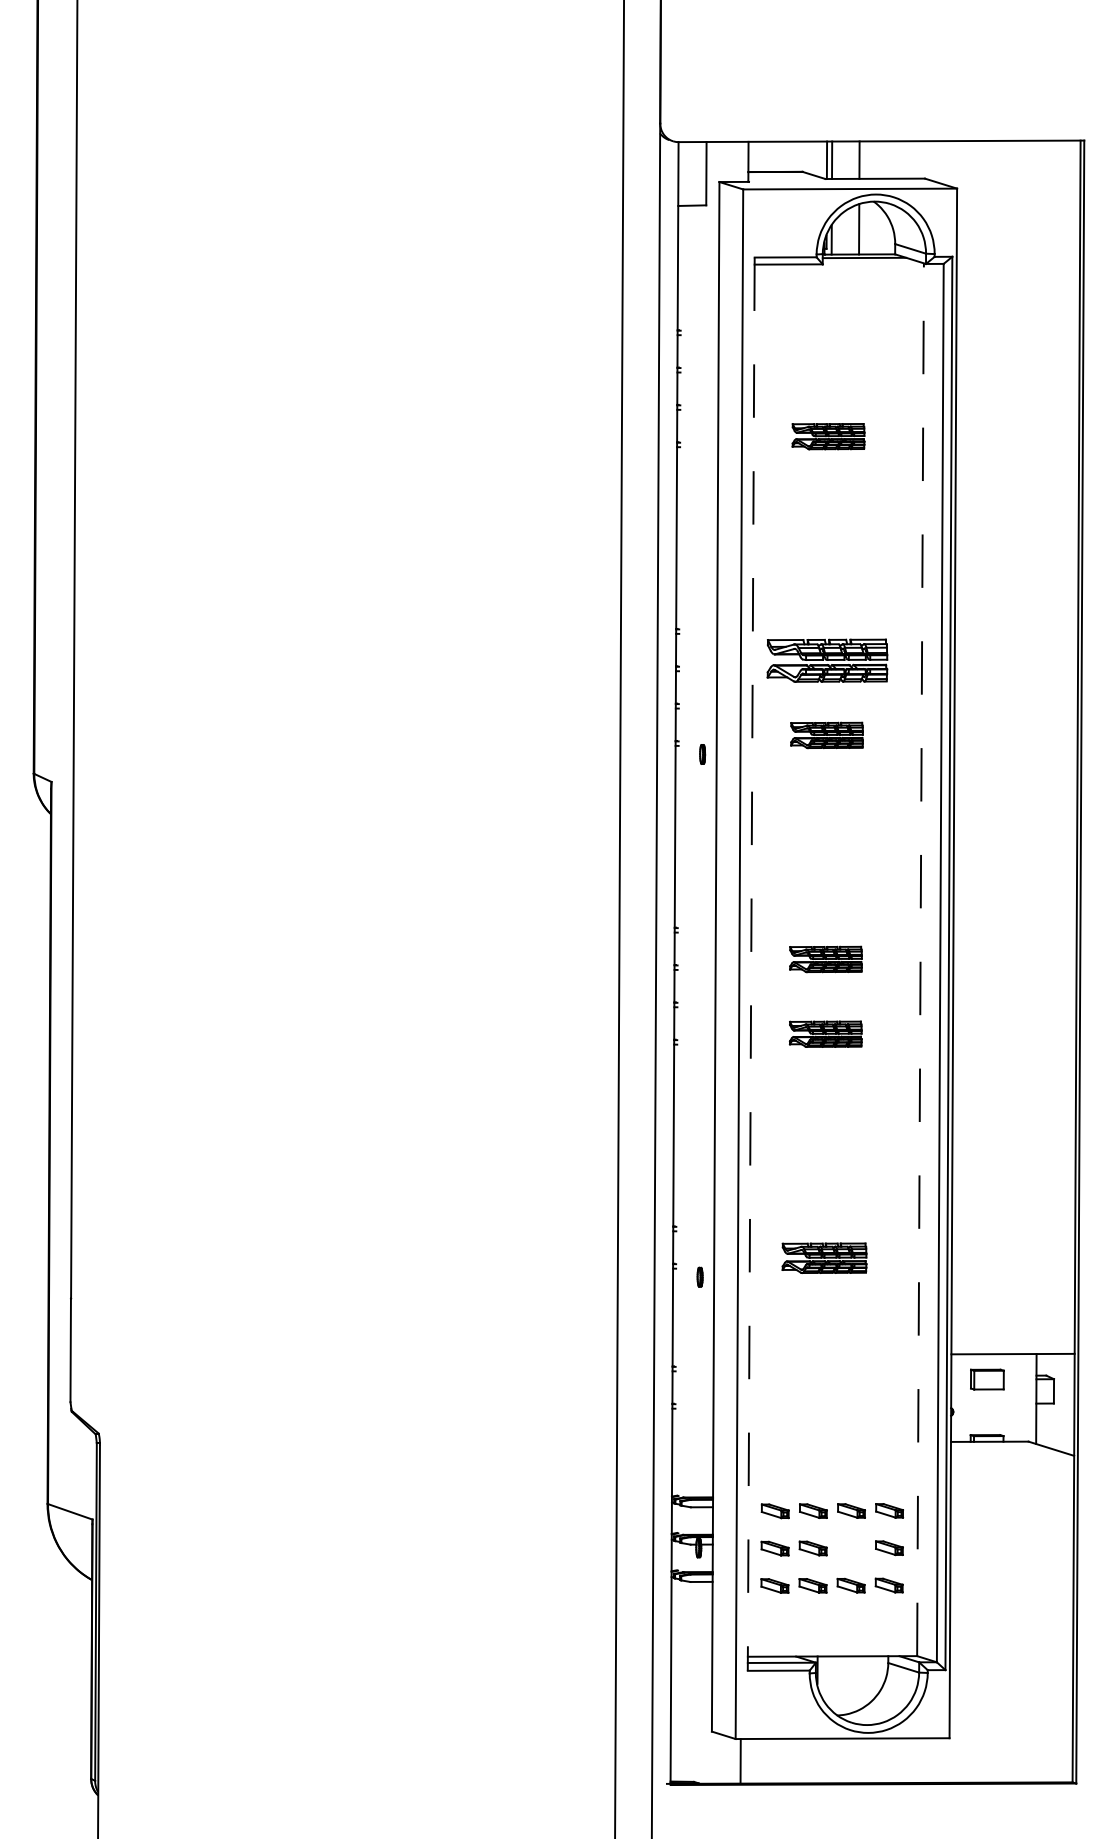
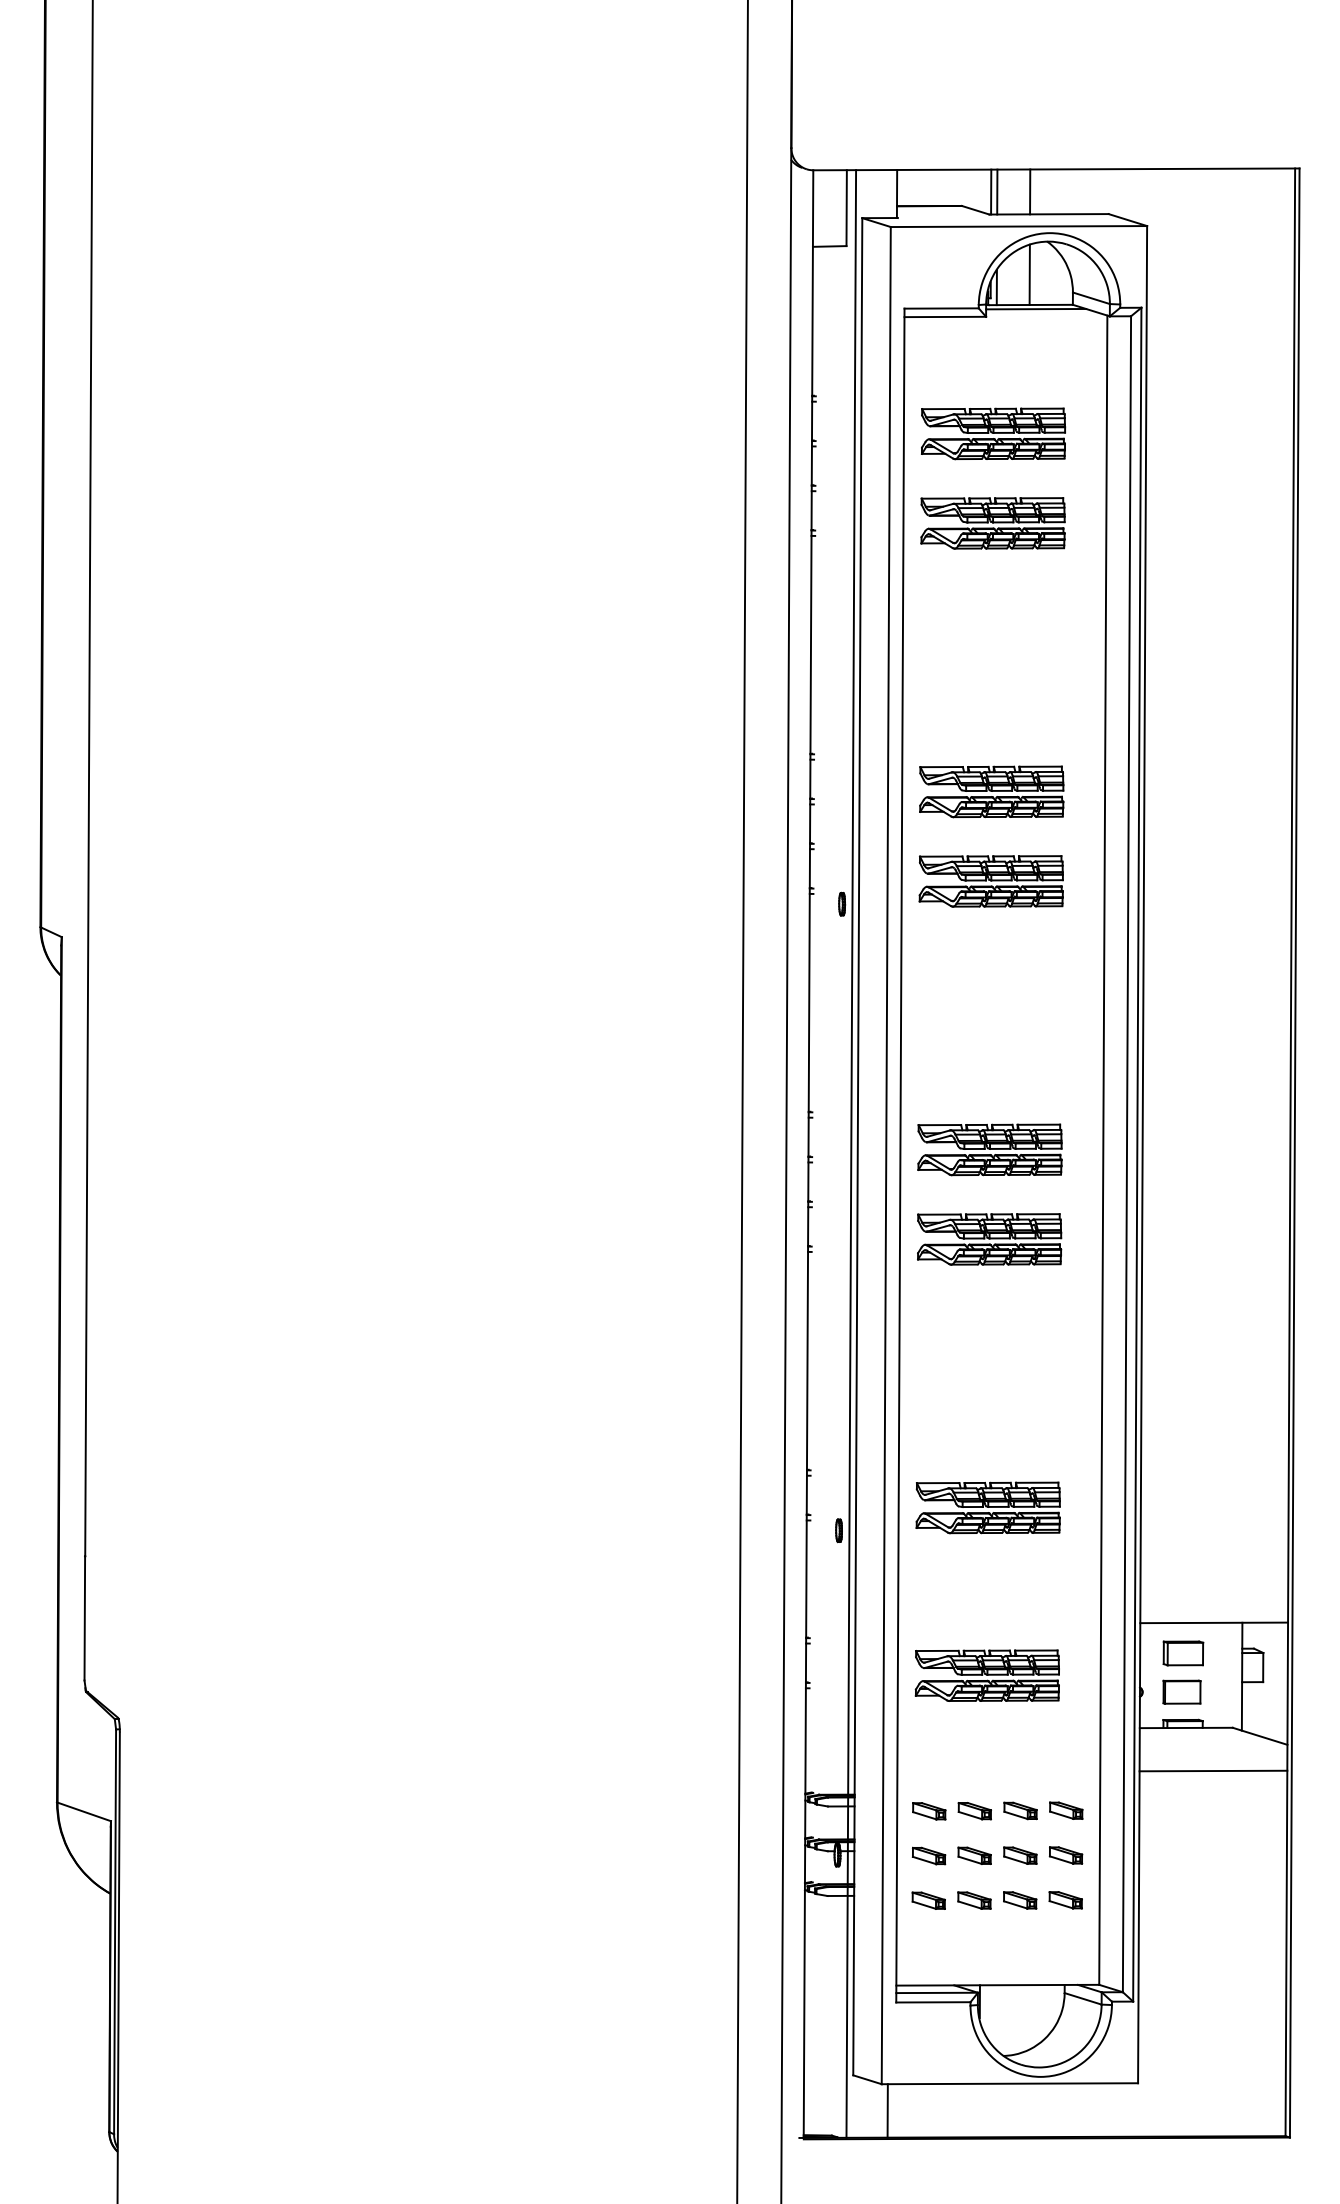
part: (828, 362) -> (992, 434), added
part: (828, 436) -> (992, 523), size x1.67
part: (826, 735) -> (990, 881), size x1.67
part: (825, 959) -> (989, 1149), size x1.67
line: (920, 959) -> (1103, 1149), dashed -> solid
line: (710, 962) -> (851, 1153), added
line: (751, 964) -> (900, 1155), dashed -> solid
part: (825, 1034) -> (989, 1239), size x1.67
part: (824, 1258) -> (988, 1508), size x1.43
part: (823, 1398) -> (987, 1676), added
part: (985, 1411) -> (1181, 1691), added
line: (1012, 1477) -> (1213, 1770), added
part: (850, 1548) -> (1019, 1855), added

